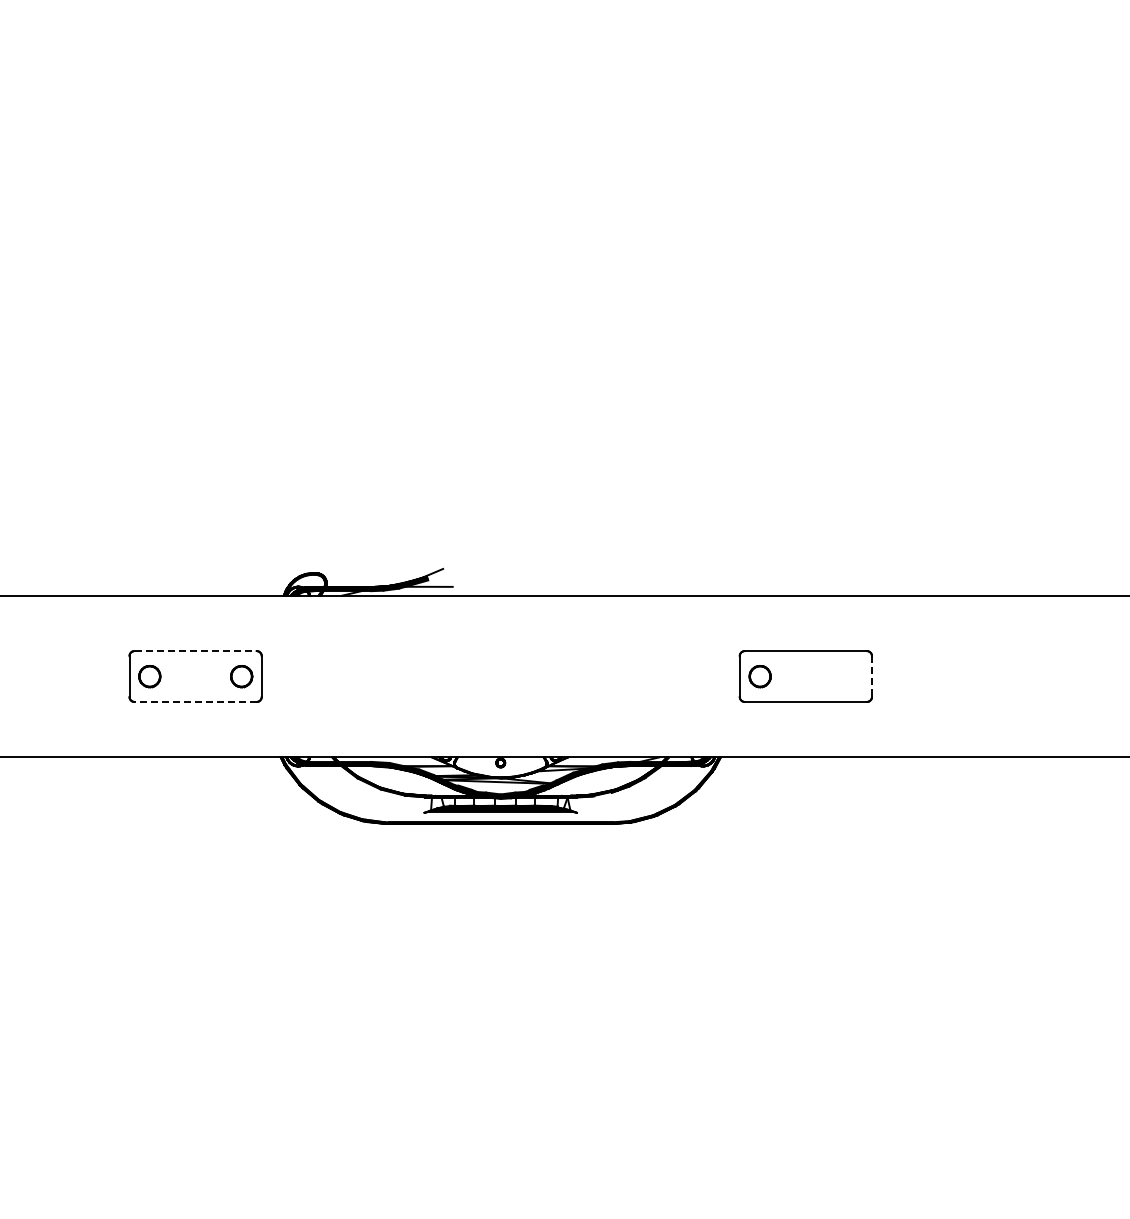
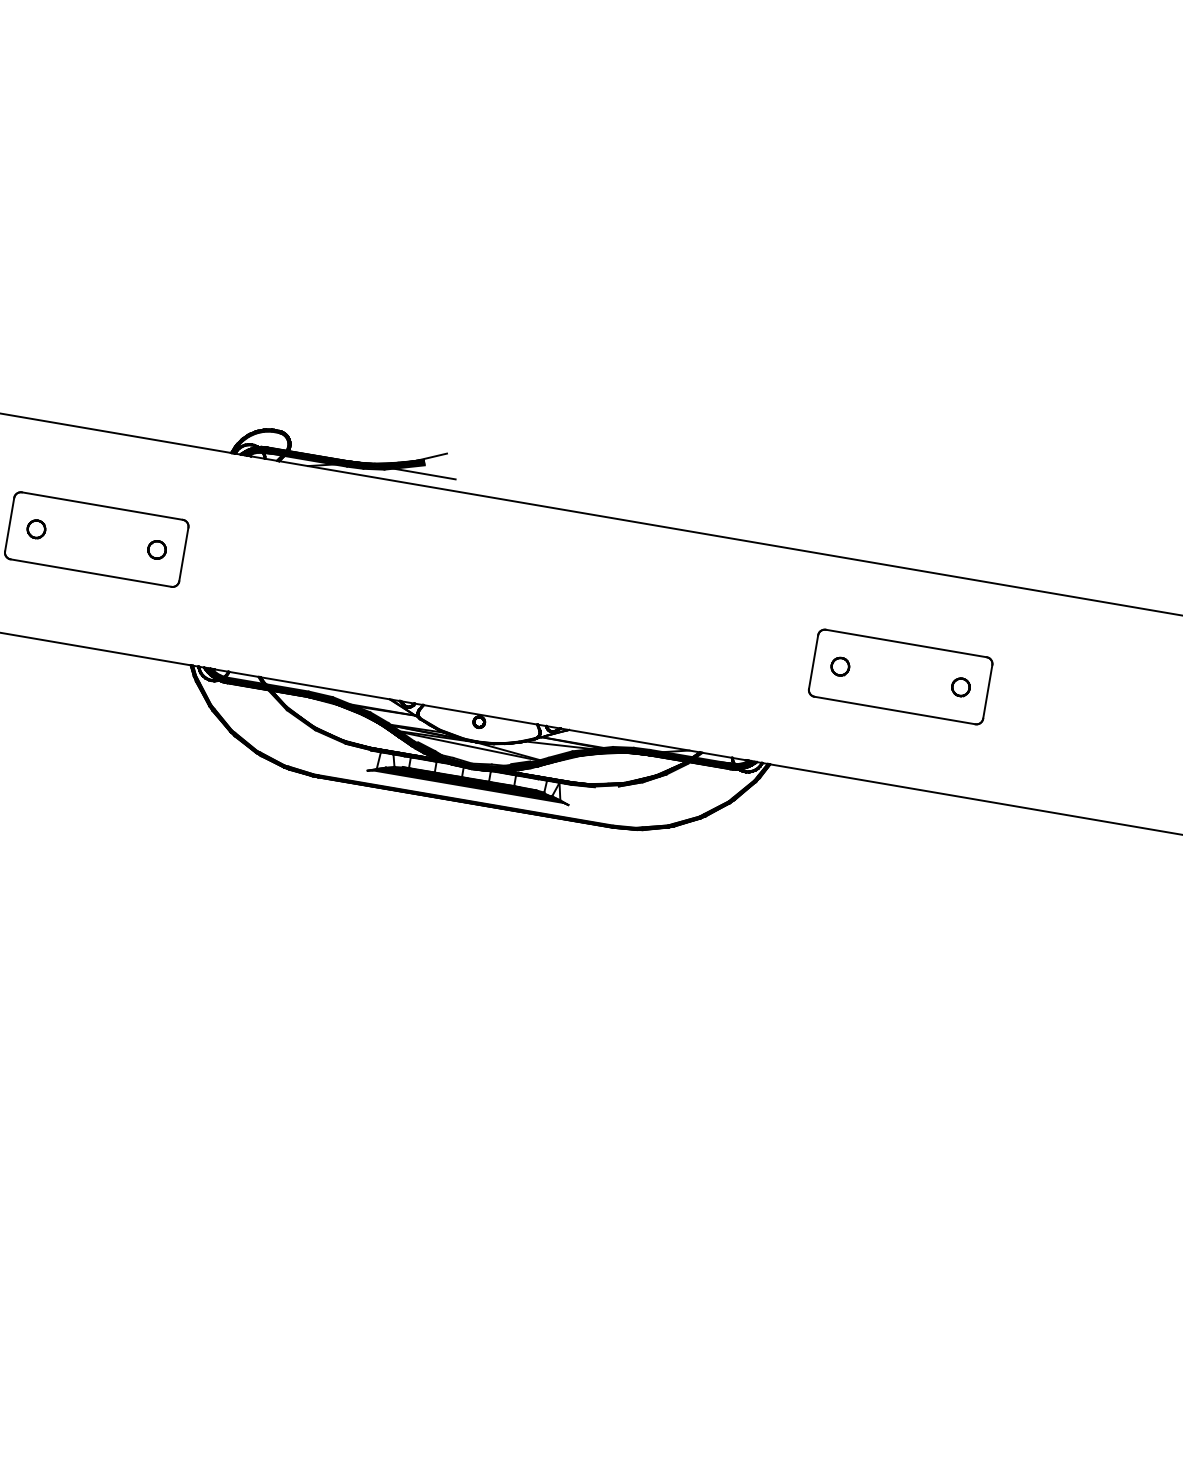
line: (196, 651) -> (103, 506), dashed -> solid
part: (149, 676) -> (35, 529), size x0.62
part: (240, 676) -> (155, 549), size x0.62
part: (759, 676) -> (839, 666), size x0.62
part: (851, 676) -> (960, 687), added
line: (871, 677) -> (986, 693), dashed -> solid
line: (195, 701) -> (90, 572), dashed -> solid

